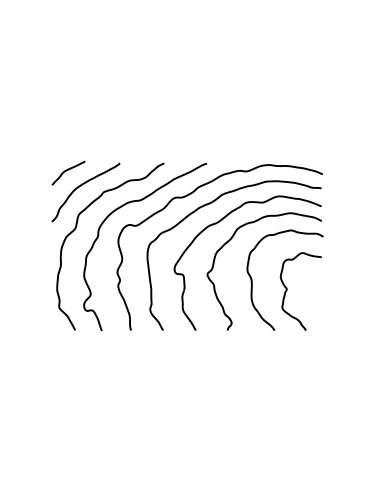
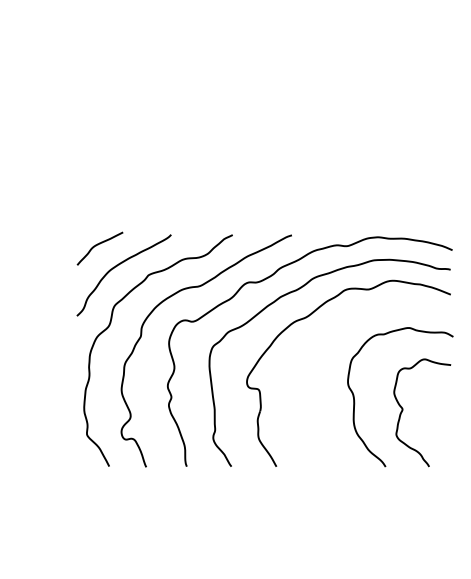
curve: (231, 239) -> (325, 340), removed

